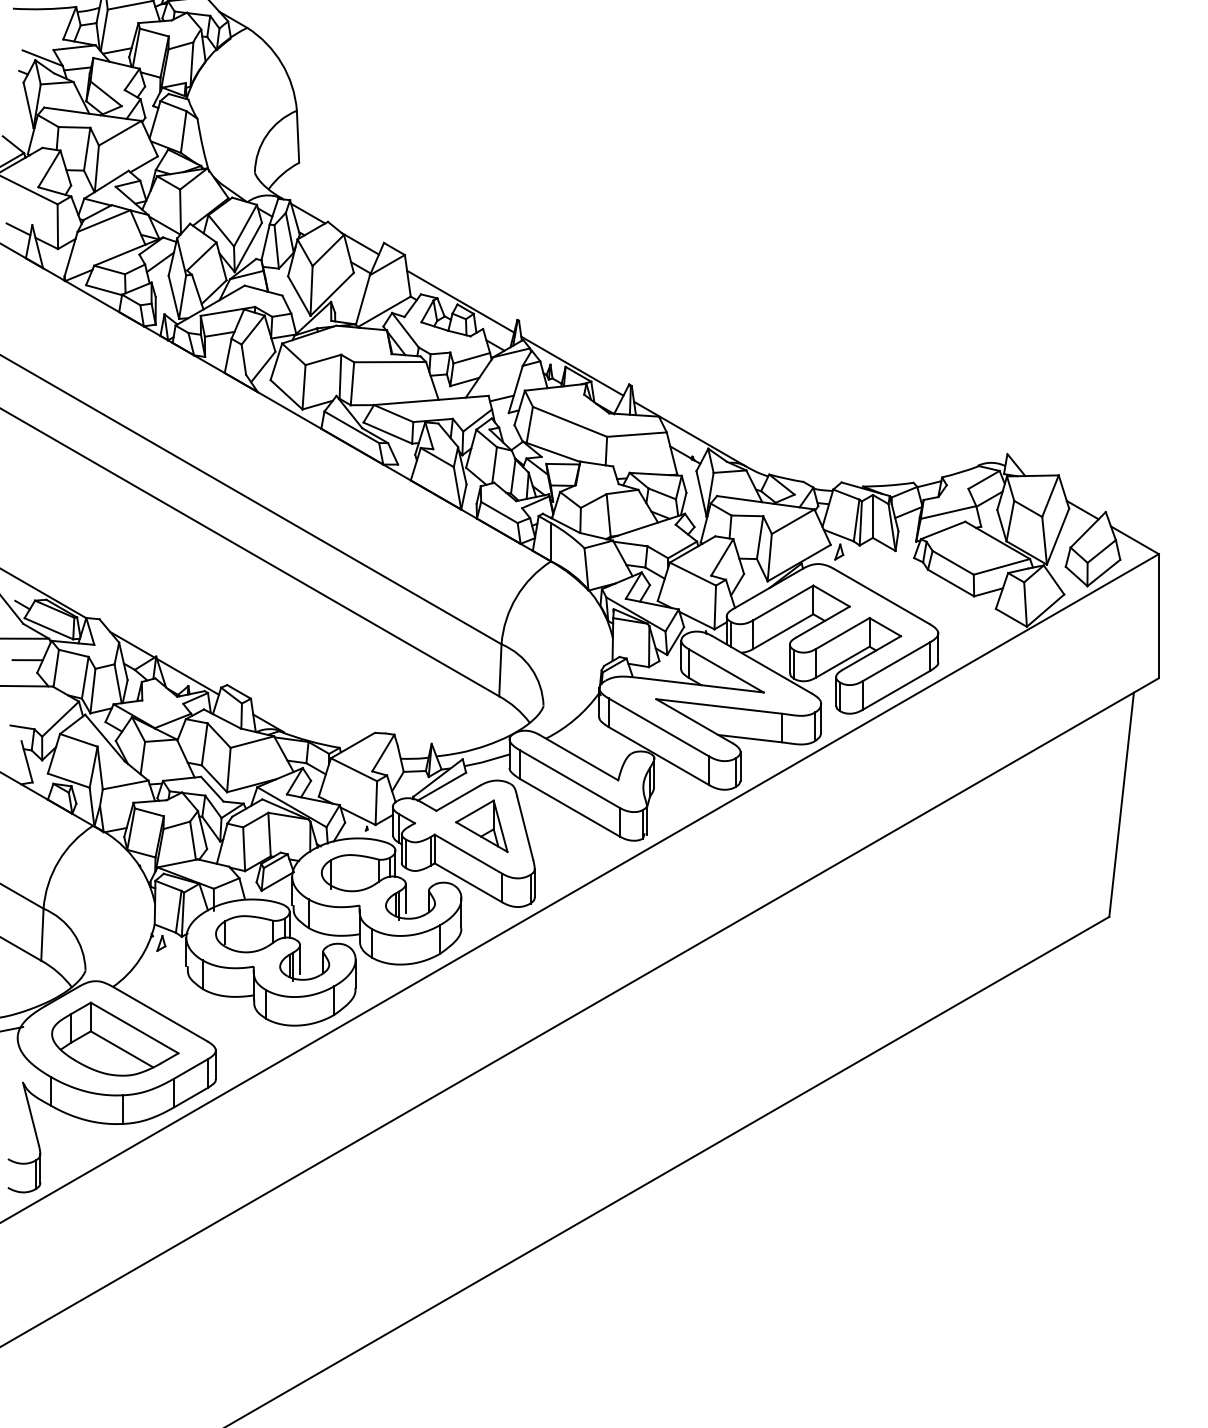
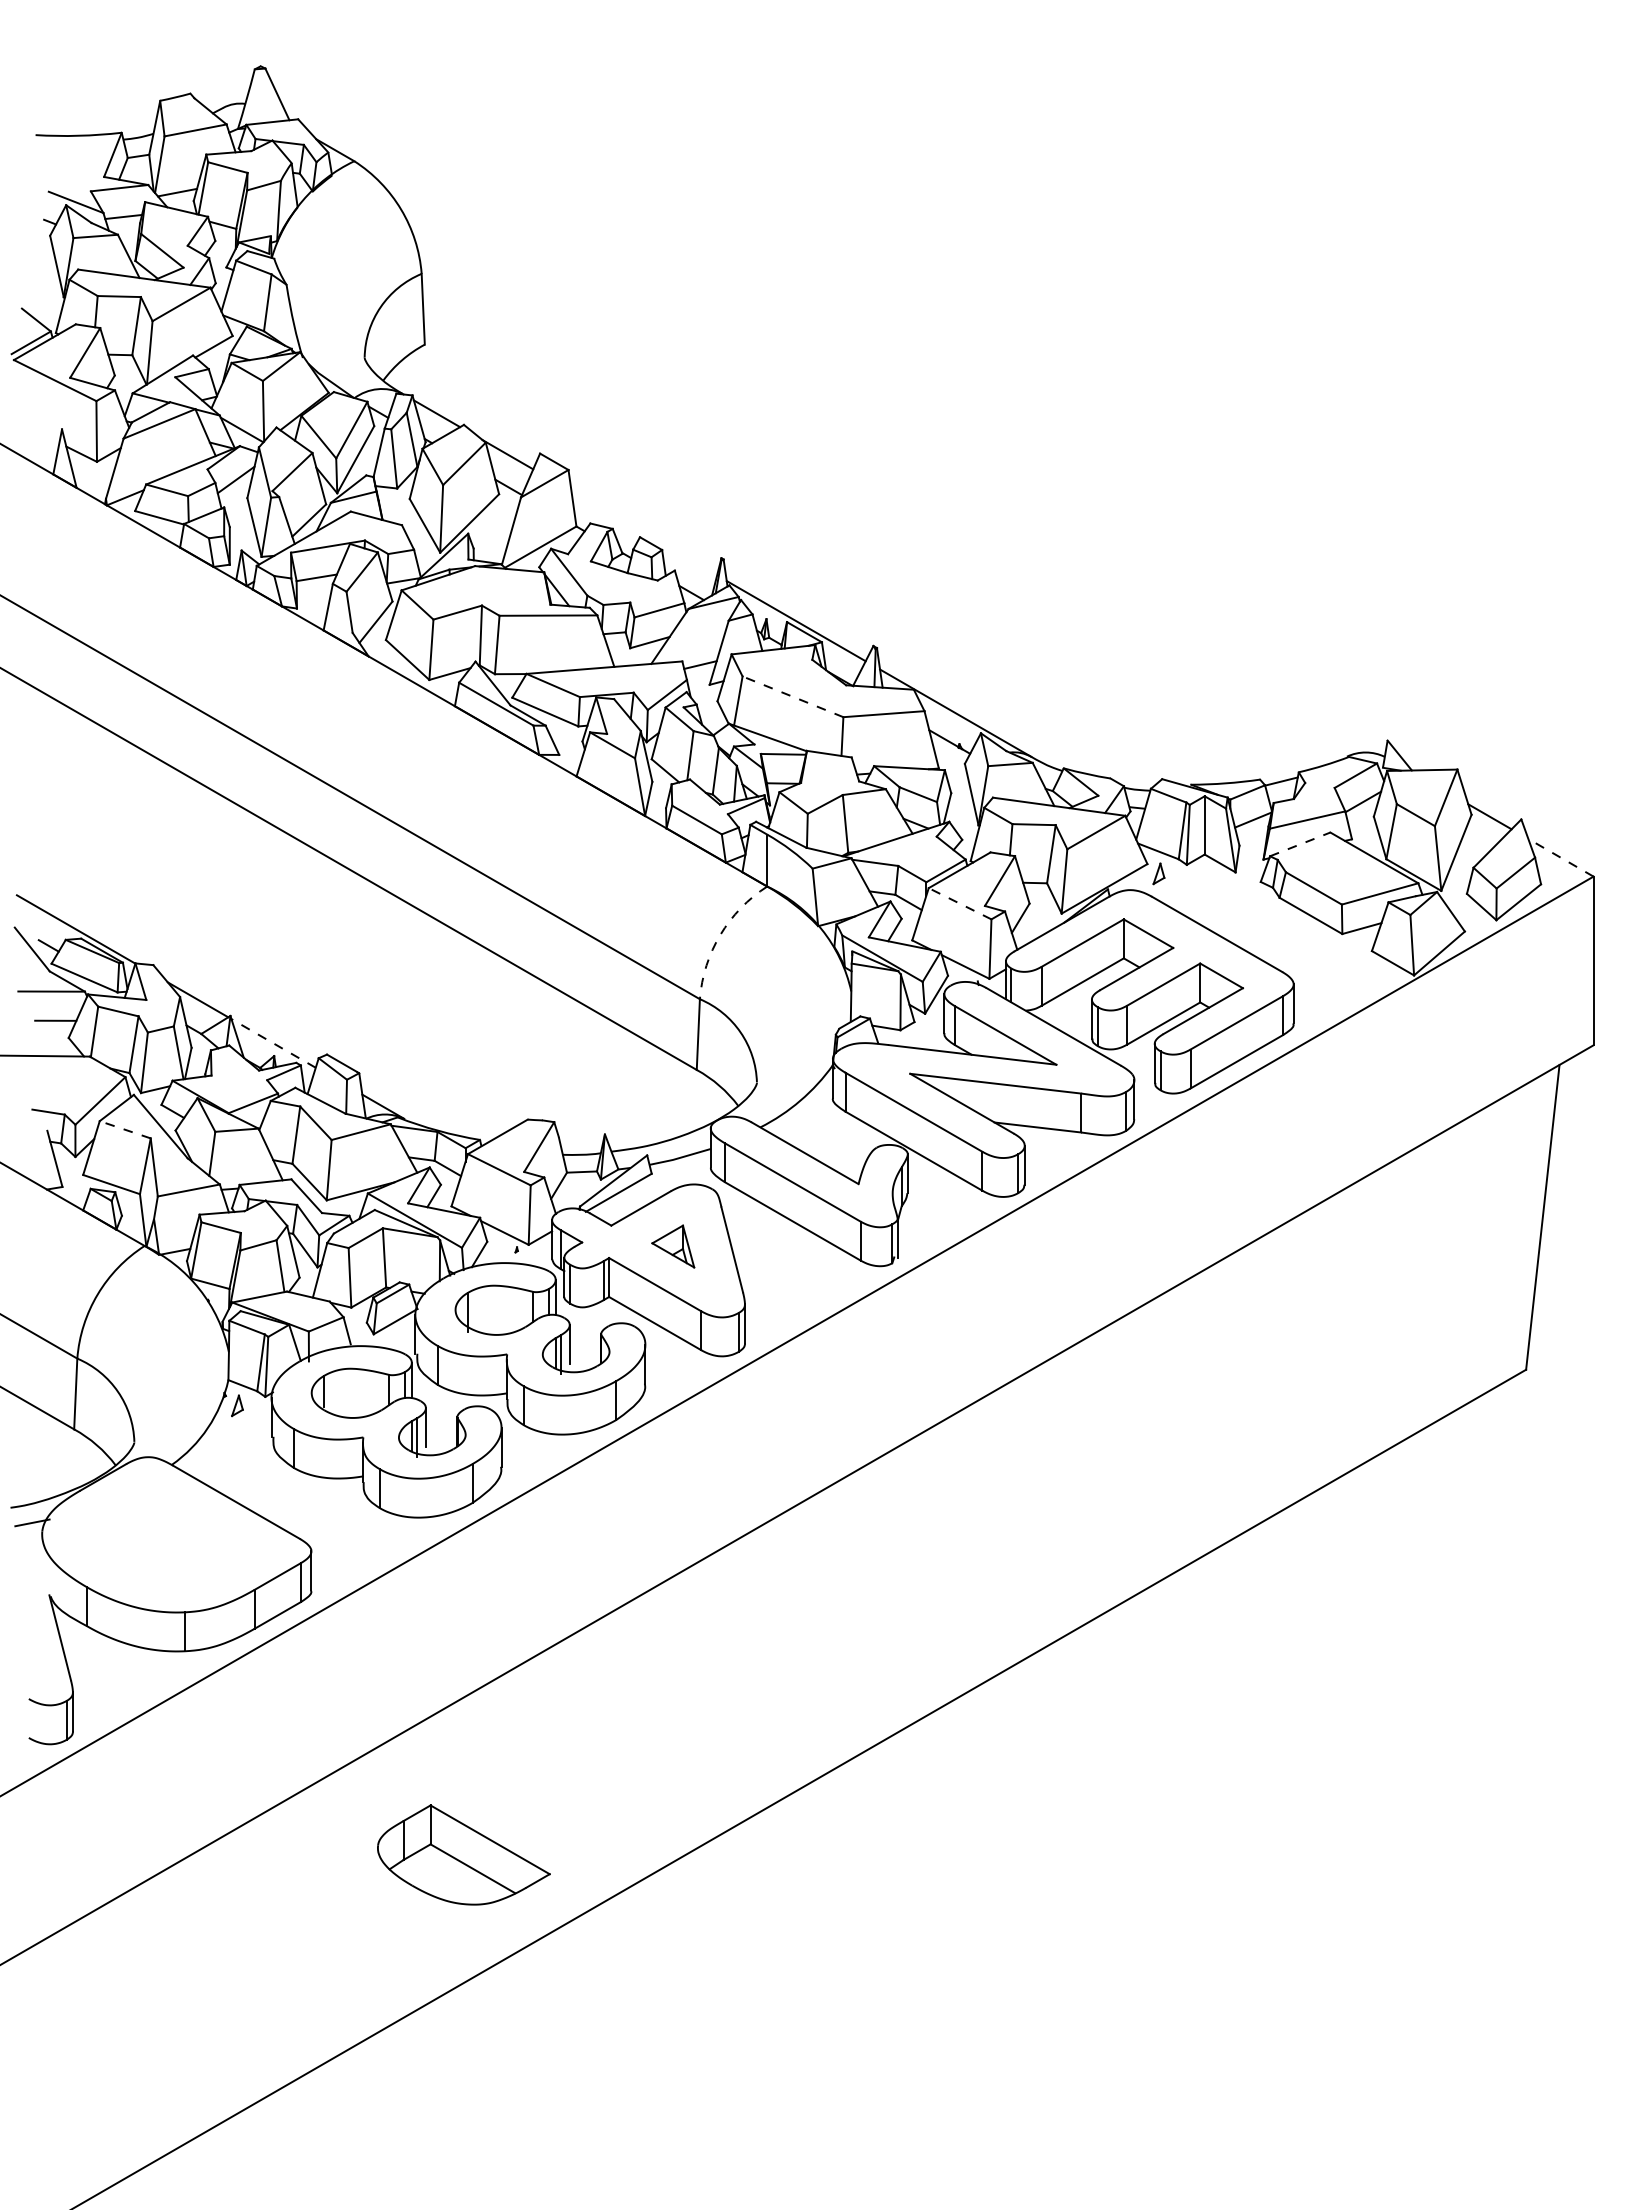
line: (18, 229) -> (43, 435), removed
line: (460, 301) -> (644, 533), removed
line: (569, 421) -> (792, 696), solid -> dashed
line: (943, 530) -> (1300, 844), solid -> dashed
line: (1134, 540) -> (1560, 857), solid -> dashed
line: (692, 573) -> (959, 903), solid -> dashed
arc: (516, 596) -> (720, 934), solid -> dashed
line: (187, 676) -> (273, 1043), solid -> dashed
line: (79, 740) -> (125, 1129), solid -> dashed
part: (482, 826) -> (673, 1246), size x0.6
part: (115, 1038) -> (463, 1854), moved

